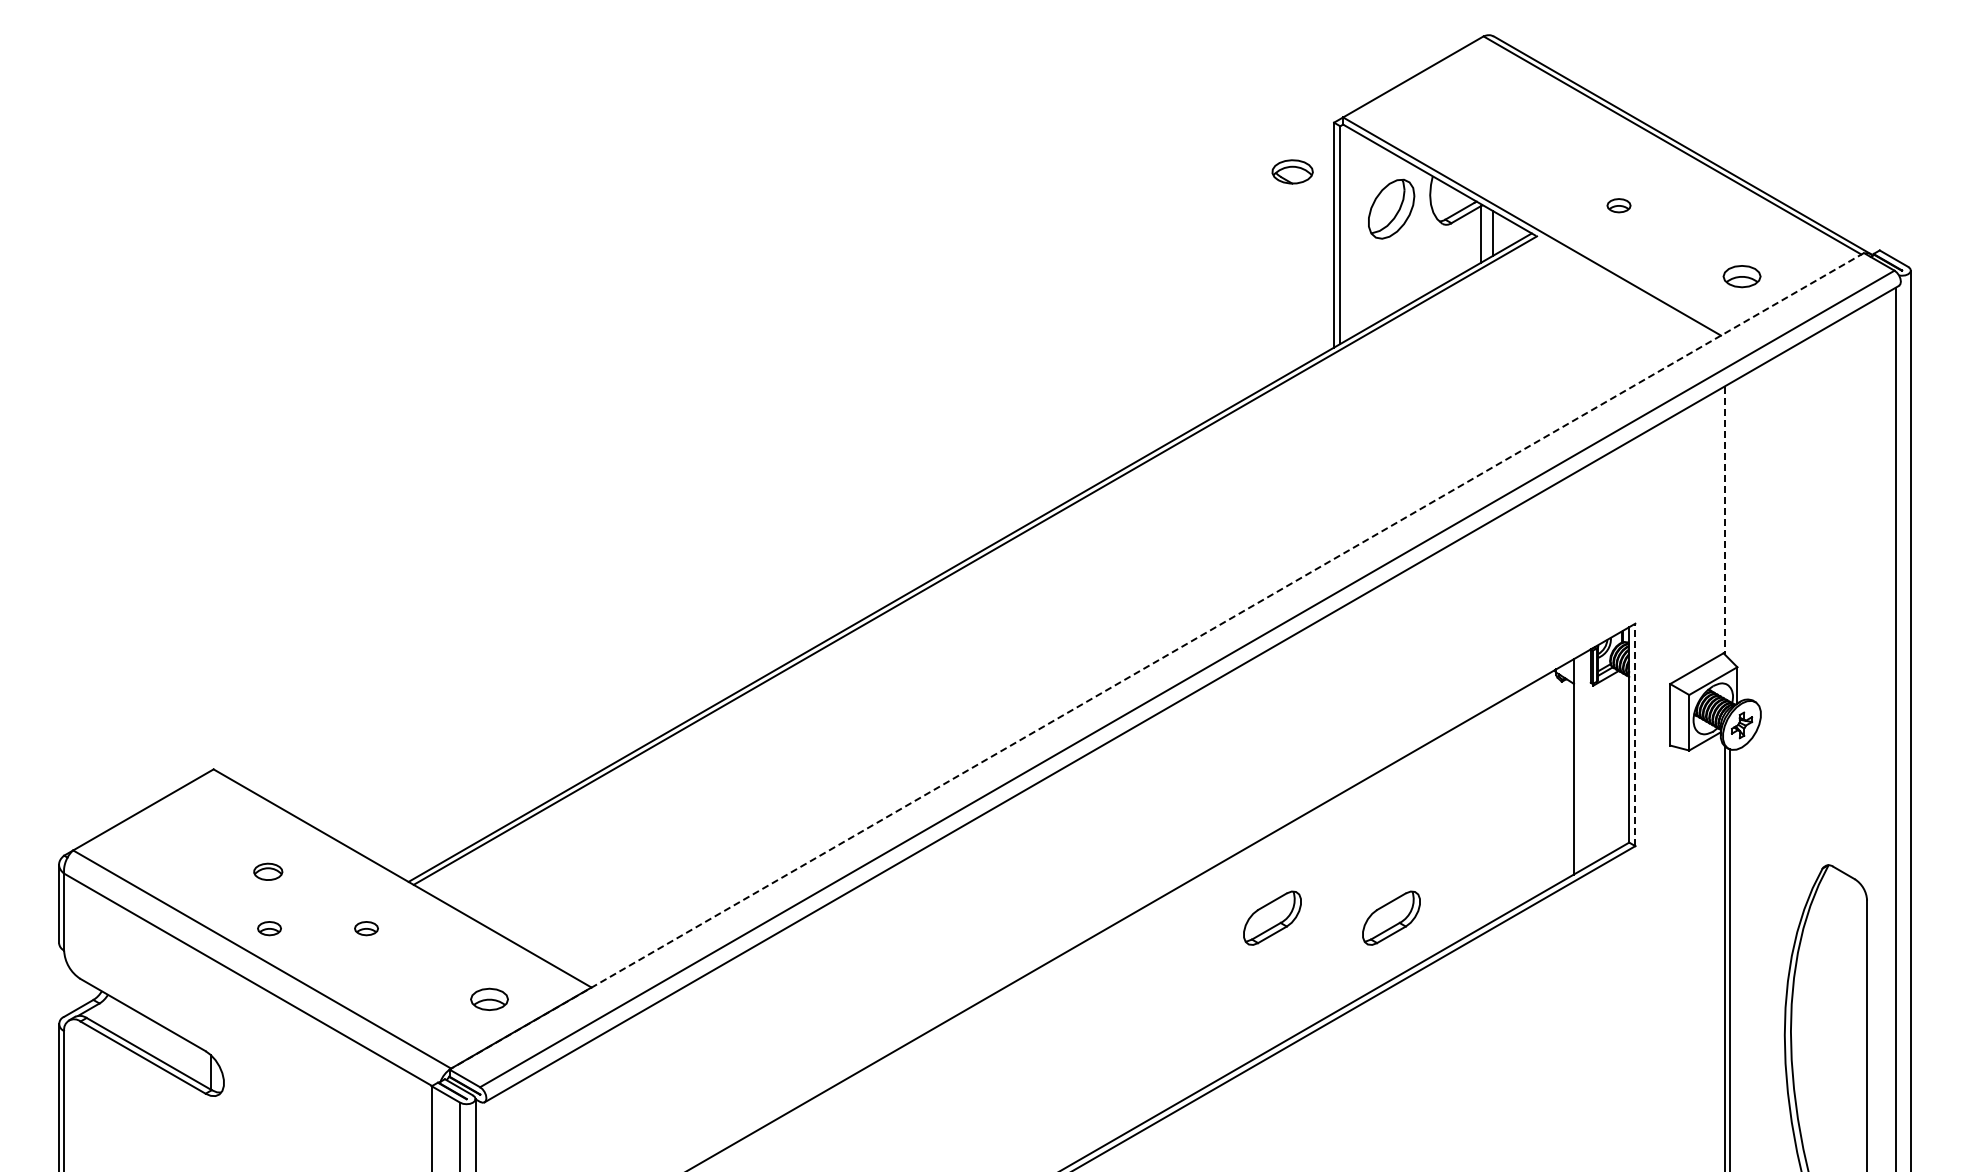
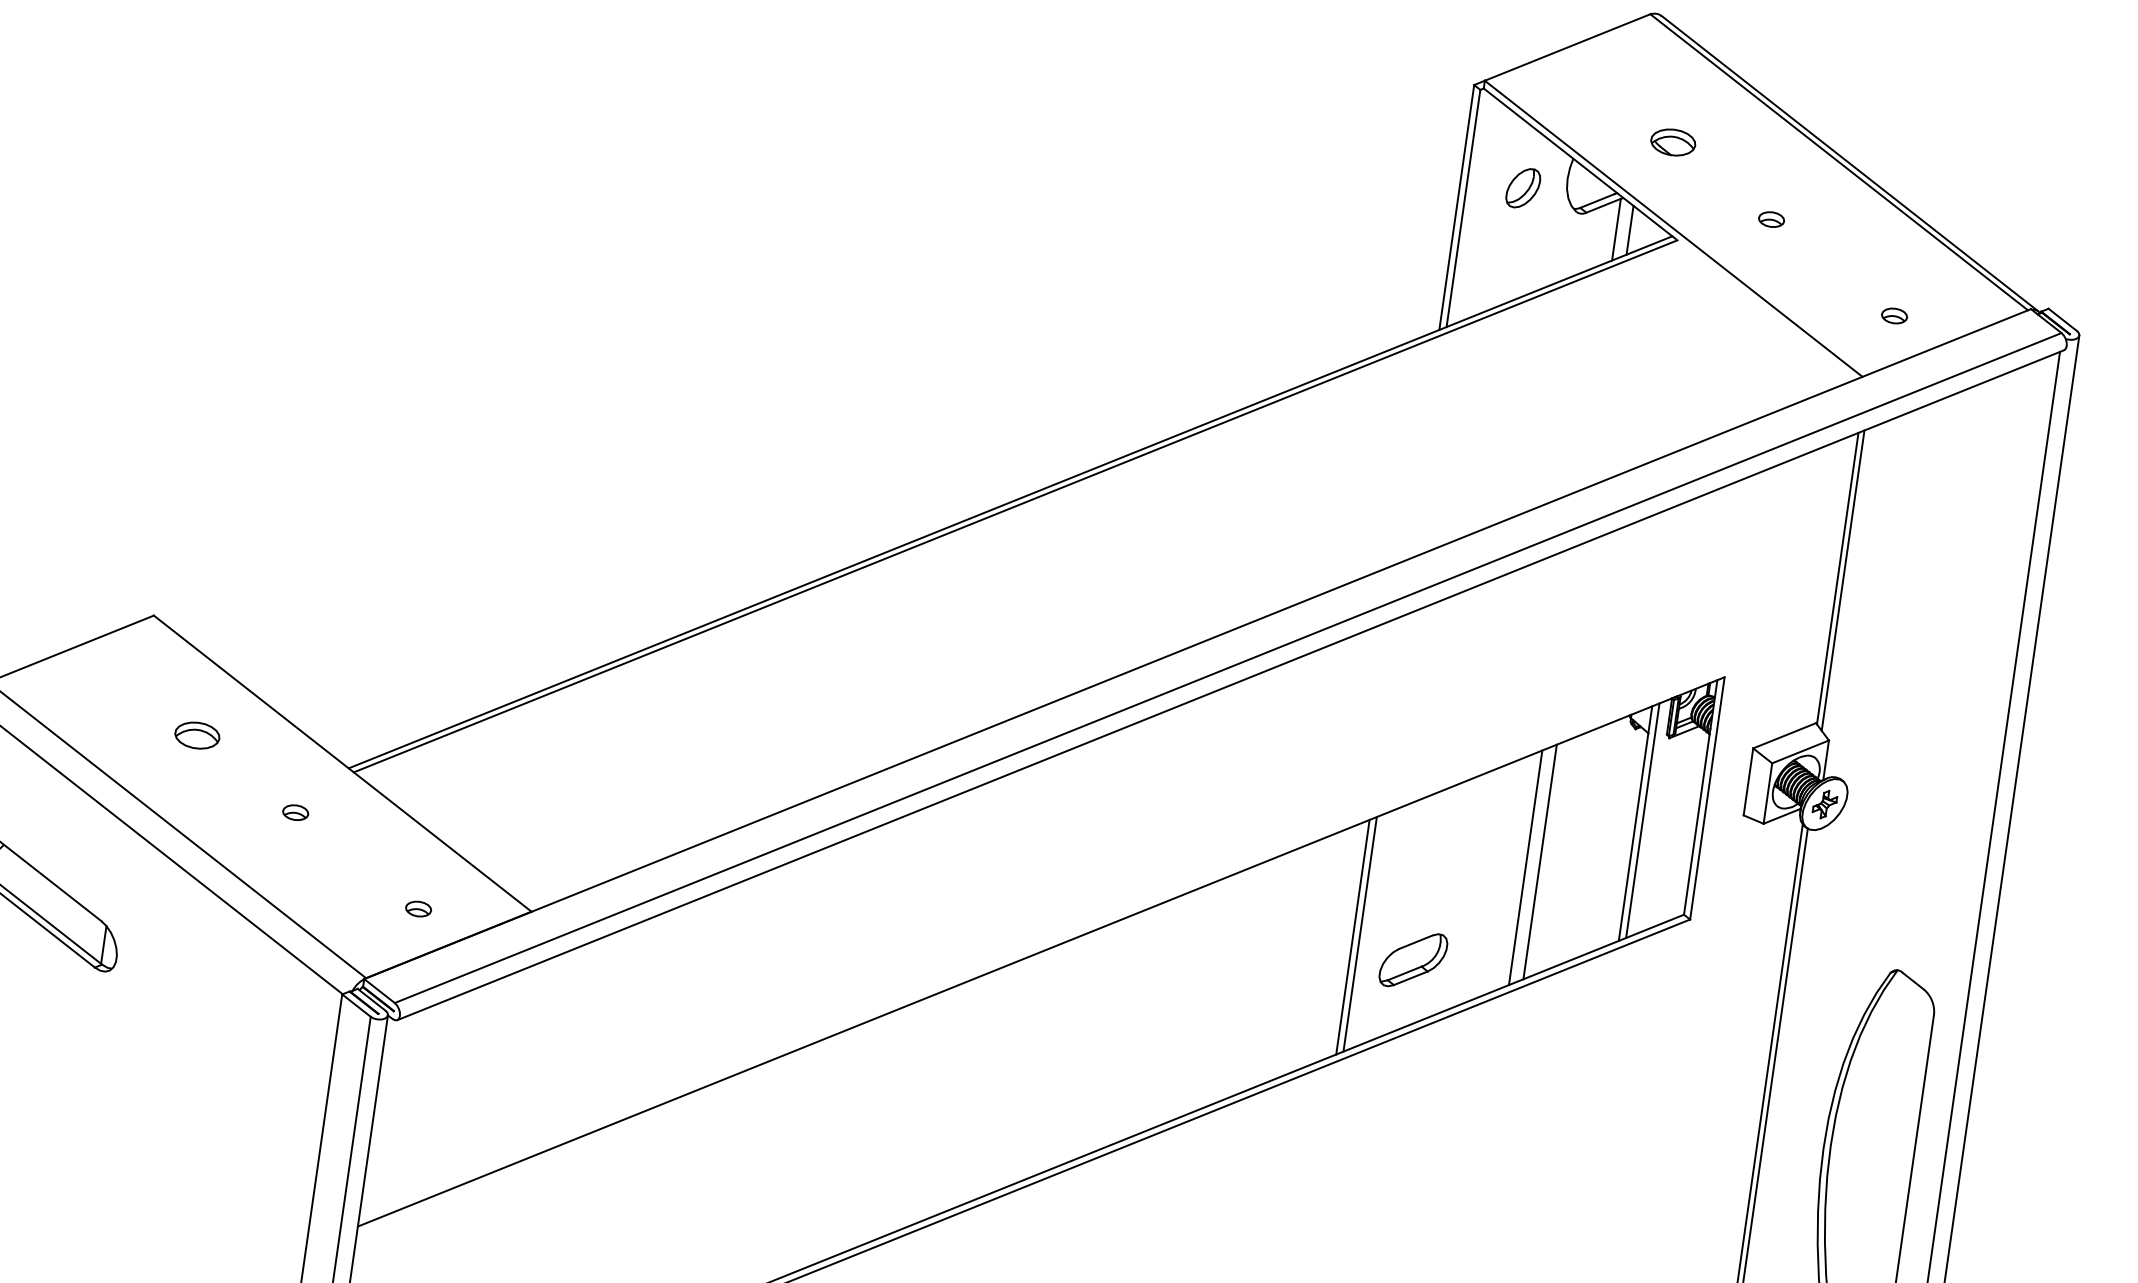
part: (1292, 171) -> (1673, 142), moved
part: (1391, 209) -> (1523, 188), size x0.62
part: (1741, 276) -> (1893, 315), size x0.62
line: (1724, 520) -> (1837, 578), dashed -> solid
line: (1729, 521) -> (1842, 580), added
line: (1156, 661) -> (1197, 644), dashed -> solid
line: (1635, 734) -> (1707, 797), dashed -> solid
line: (1580, 762) -> (1643, 819), added
line: (1492, 813) -> (1539, 861), added
line: (1480, 820) -> (1525, 867), added
part: (268, 871) -> (197, 735), size x1.43
line: (1340, 901) -> (1360, 934), added
line: (1334, 905) -> (1353, 937), added
part: (1272, 917) -> (1283, 940), removed
part: (269, 928) -> (190, 797), removed
part: (489, 999) -> (418, 908), size x0.62

